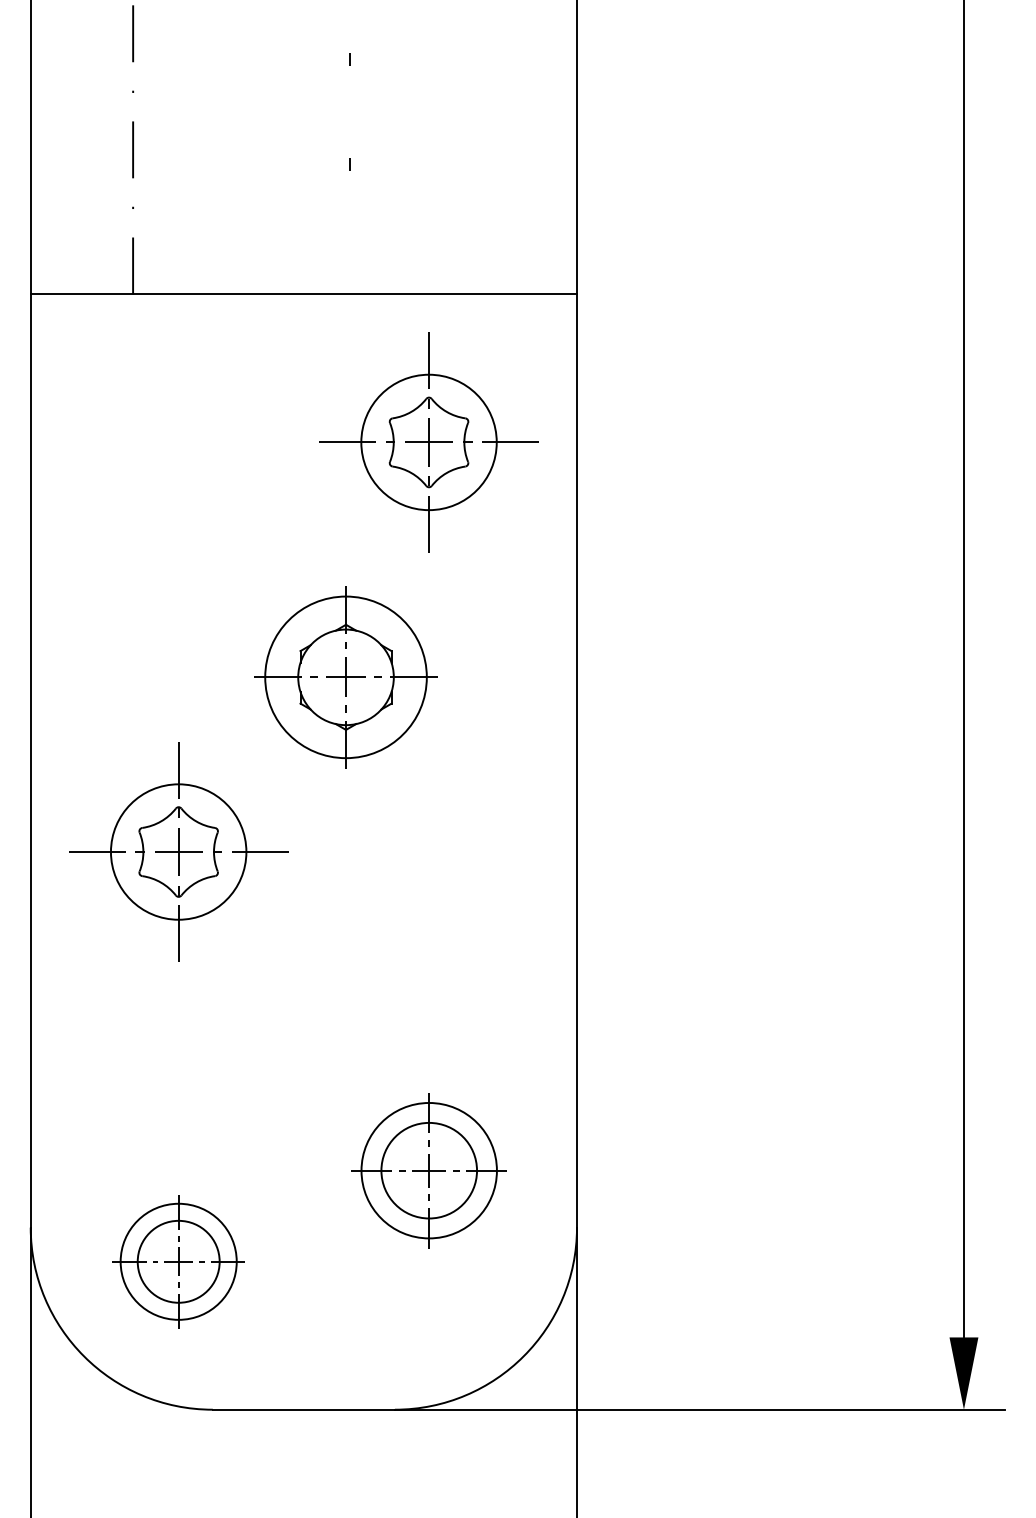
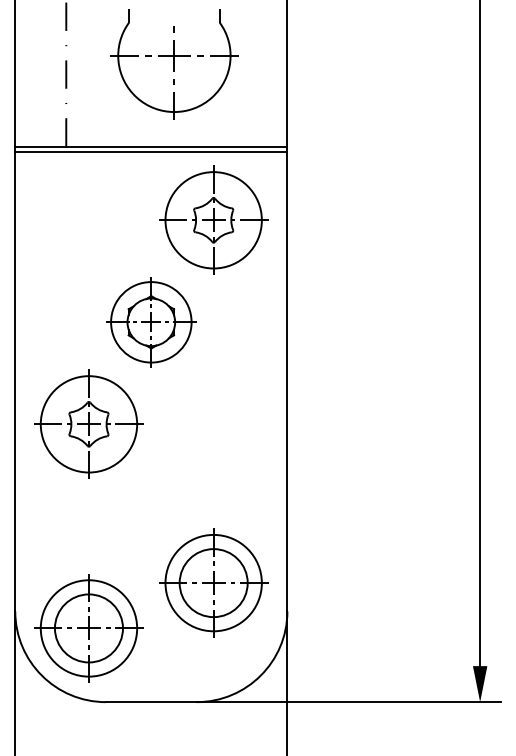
part: (350, 129) -> (174, 64), added
line: (304, 306) -> (151, 152), added
circle: (428, 442) -> (213, 220), size x1.43
part: (346, 677) -> (151, 322), moved
circle: (177, 852) -> (88, 424), size x1.43
part: (428, 1169) -> (213, 582), size x1.43
part: (177, 1261) -> (88, 628), size x1.67

